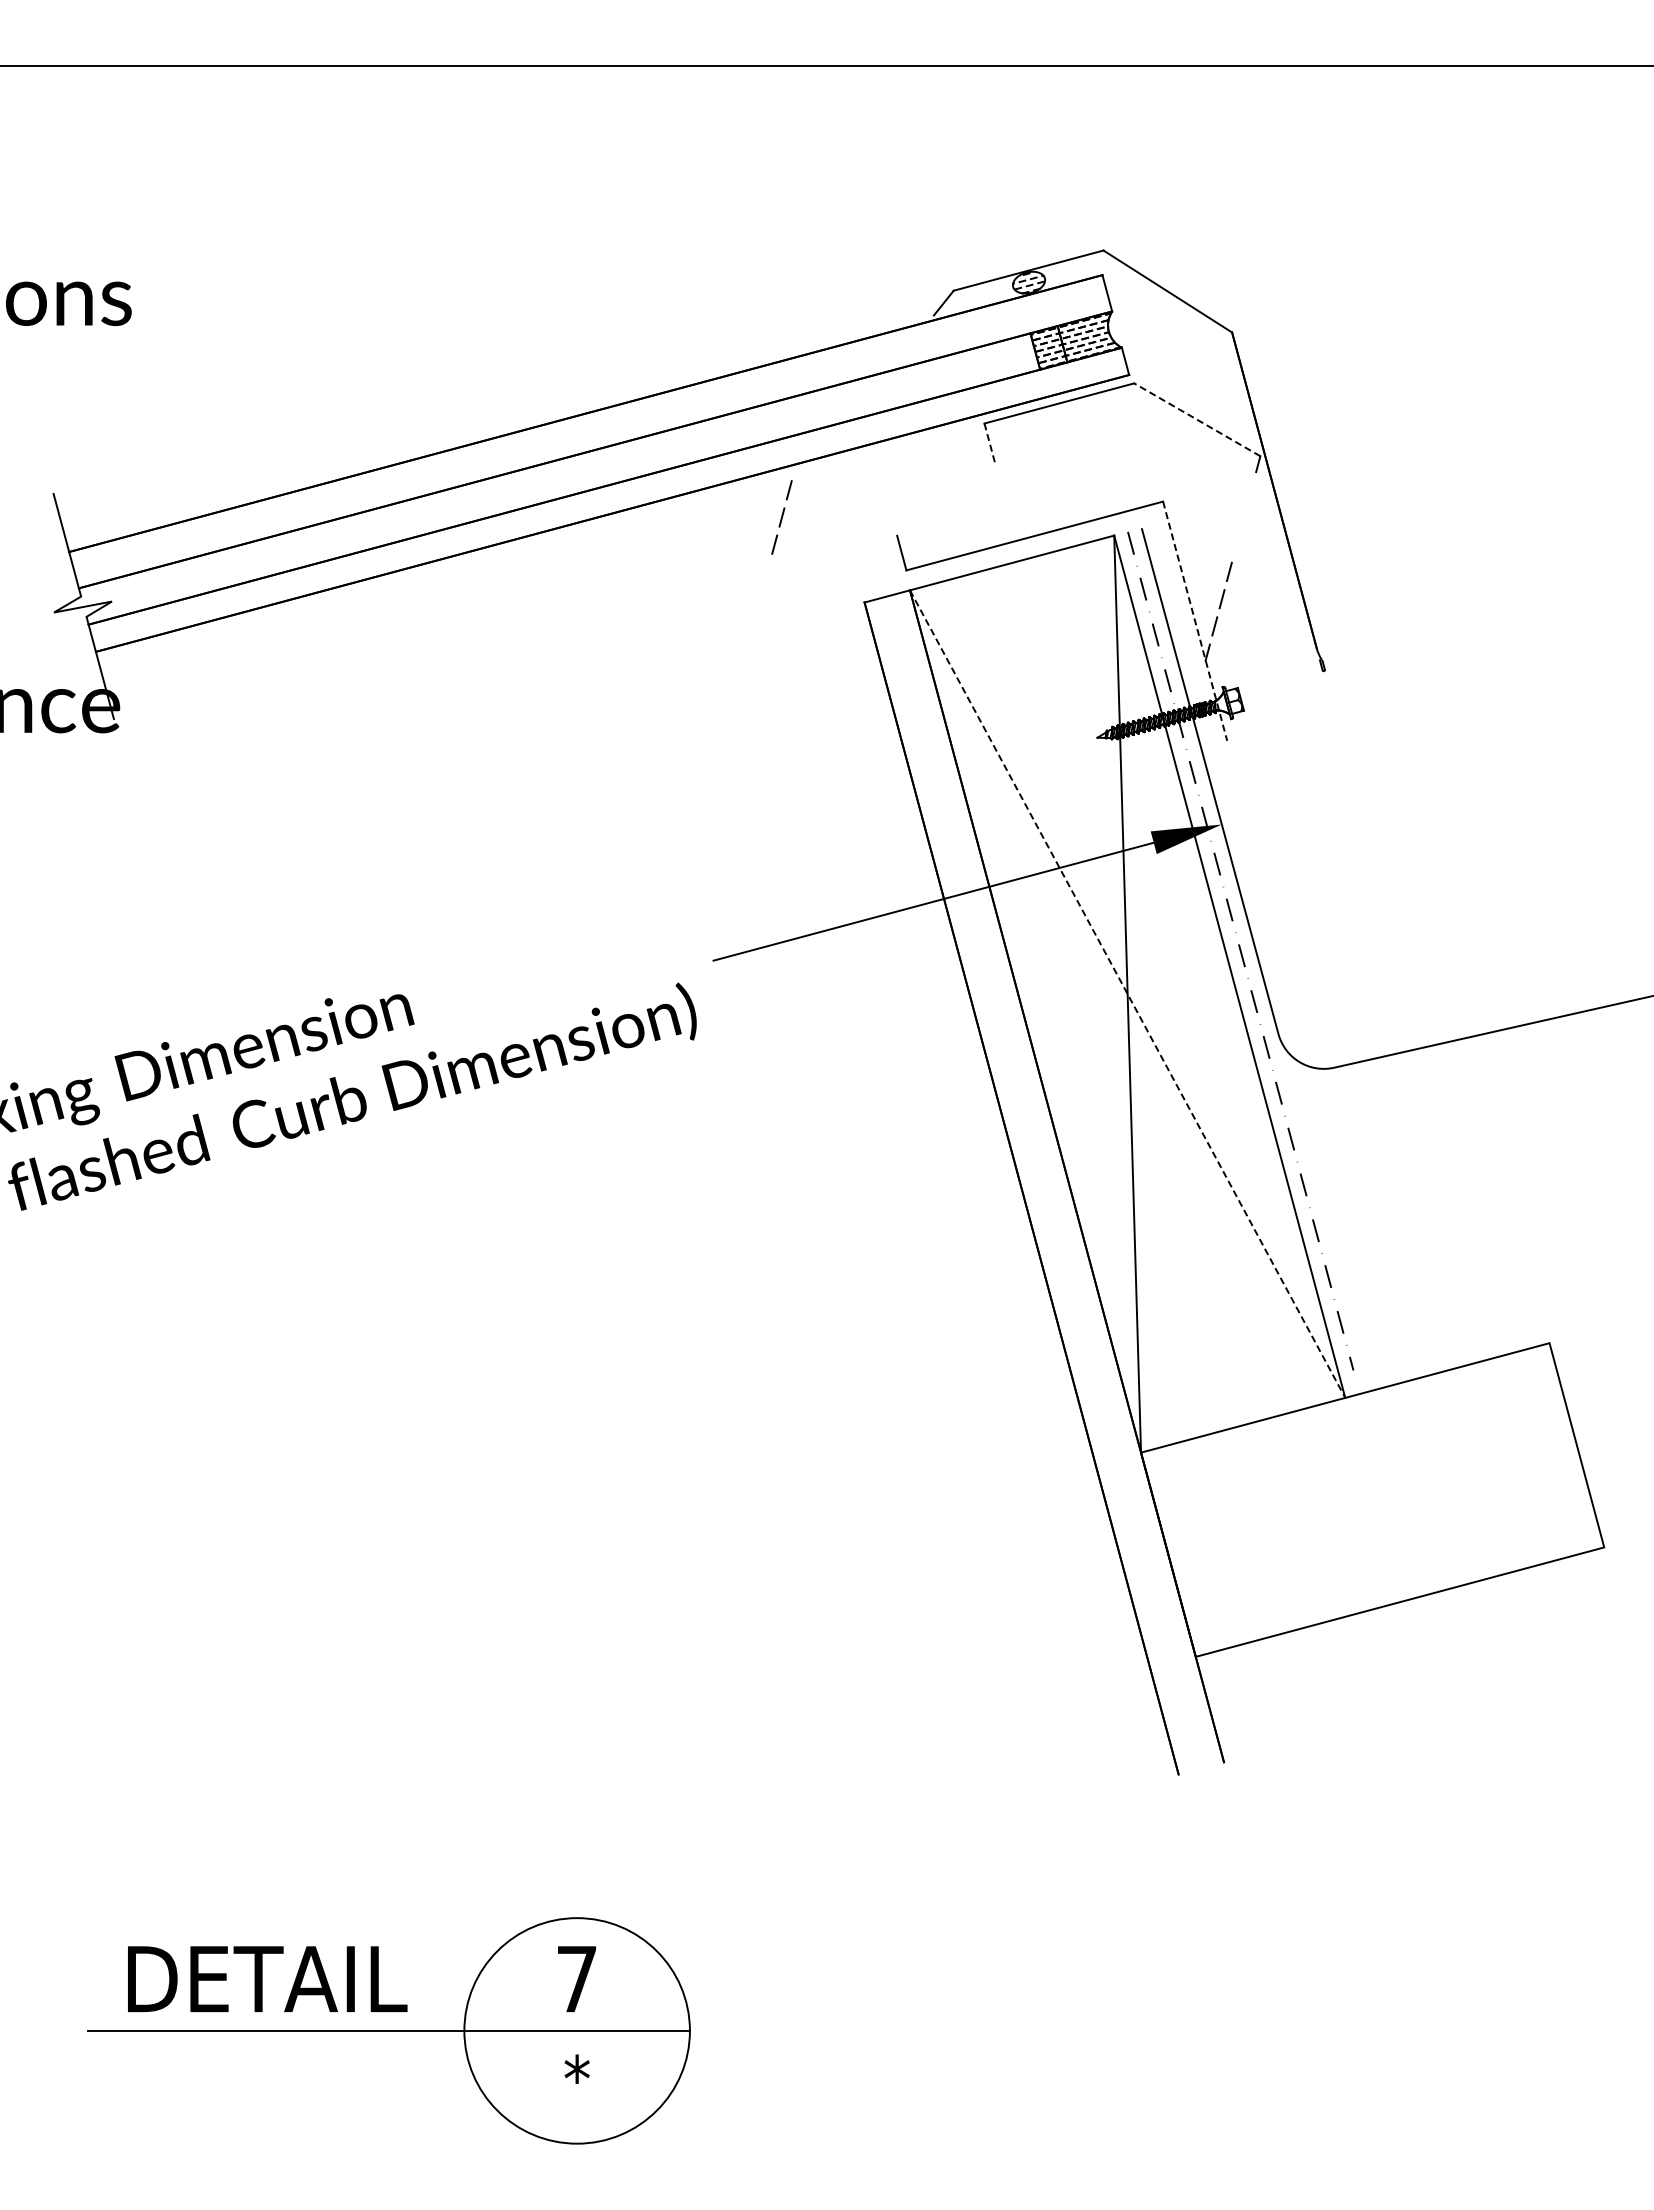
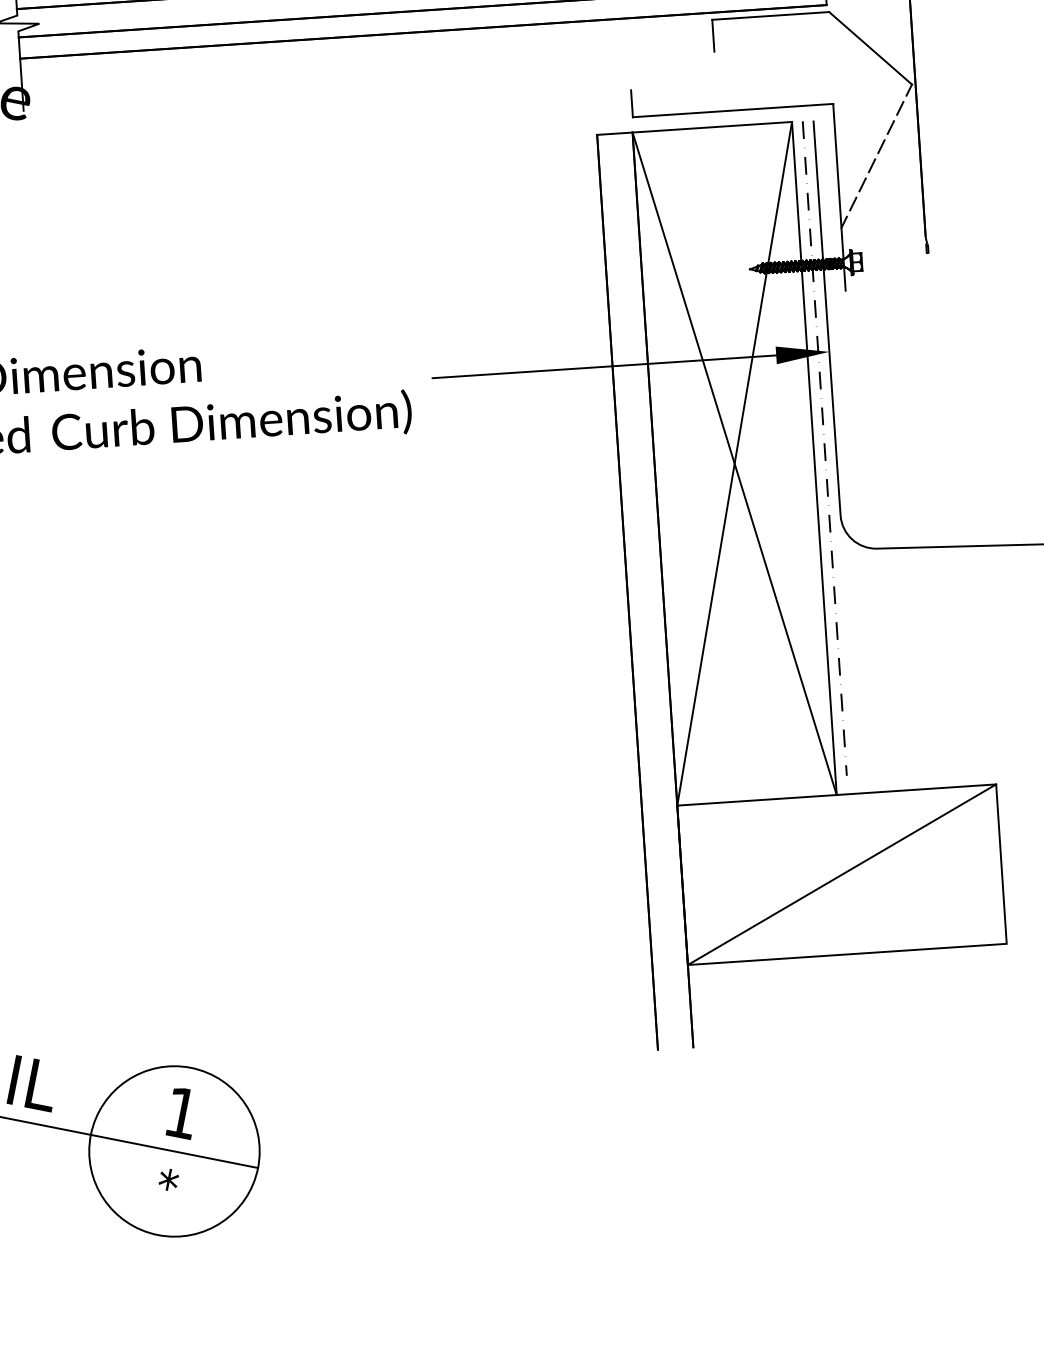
line: (1197, 419) -> (870, 48), dashed -> solid
line: (990, 444) -> (713, 36), dashed -> solid
line: (781, 517) -> (890, 127), moved
line: (1195, 621) -> (839, 197), dashed -> solid
line: (1127, 994) -> (734, 464), dashed -> solid
line: (1372, 1499) -> (841, 874), added
text: (576, 1979) -> (181, 1113), 7 -> 1

